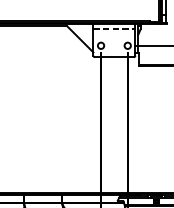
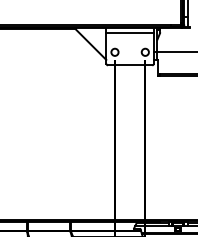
line: (114, 29) -> (130, 33), dashed -> solid

